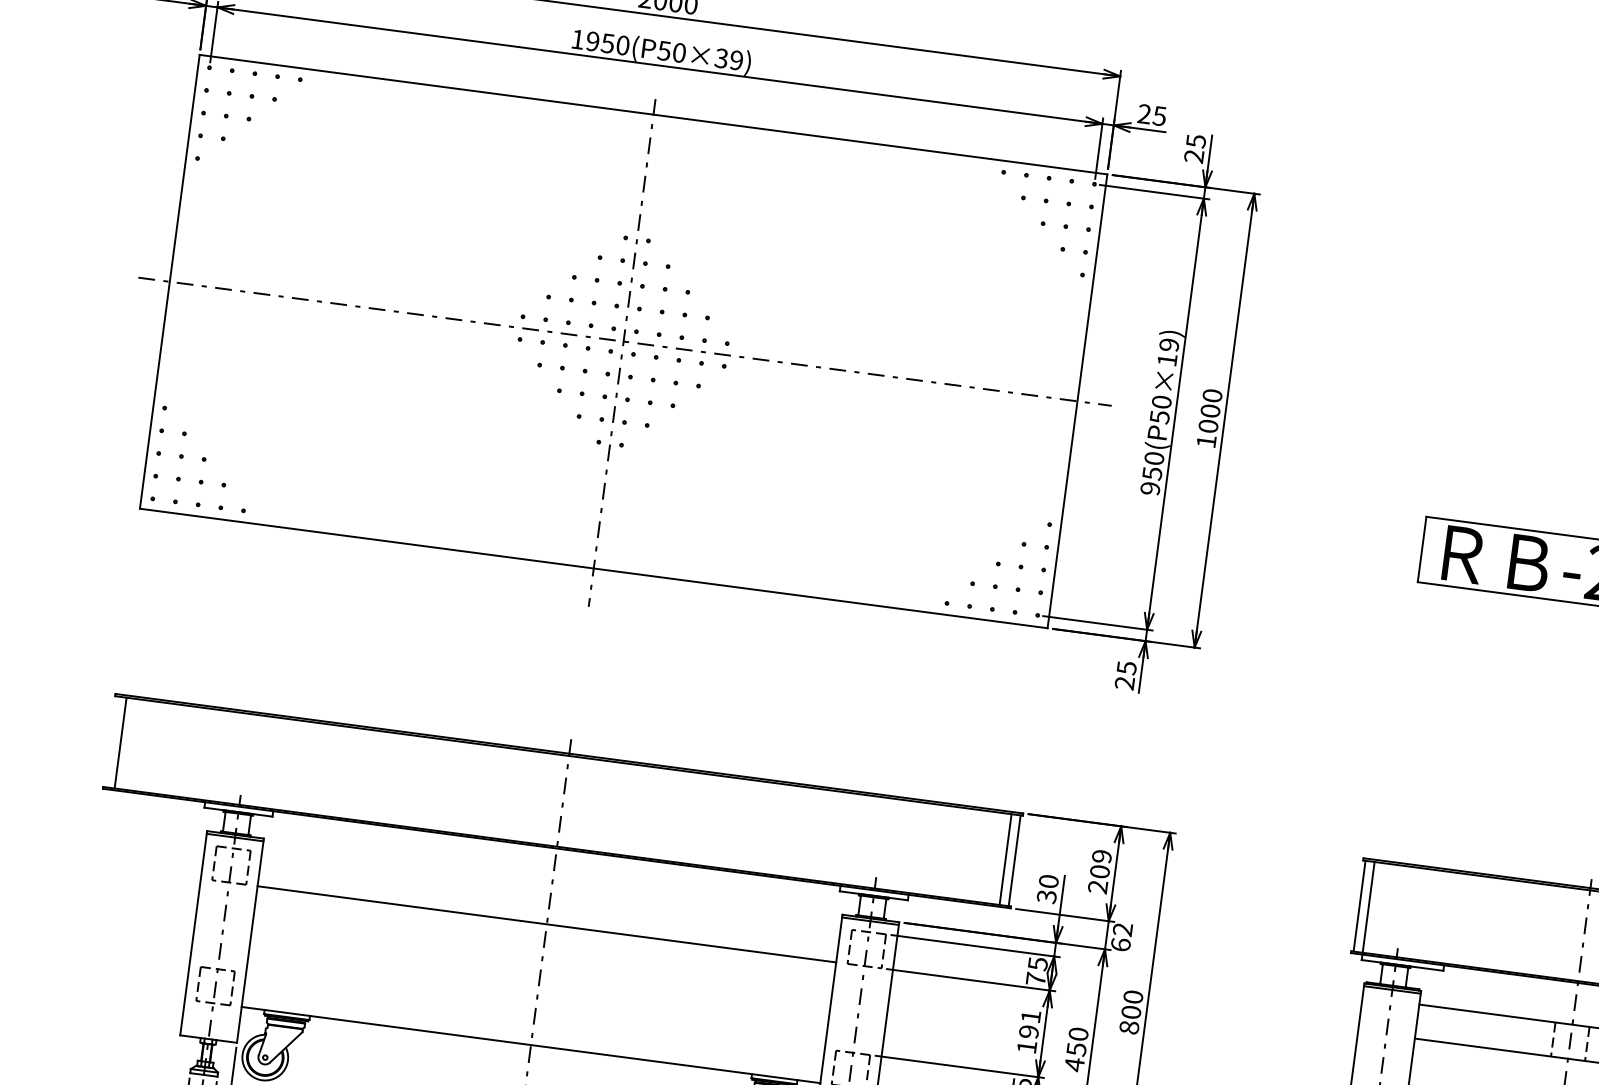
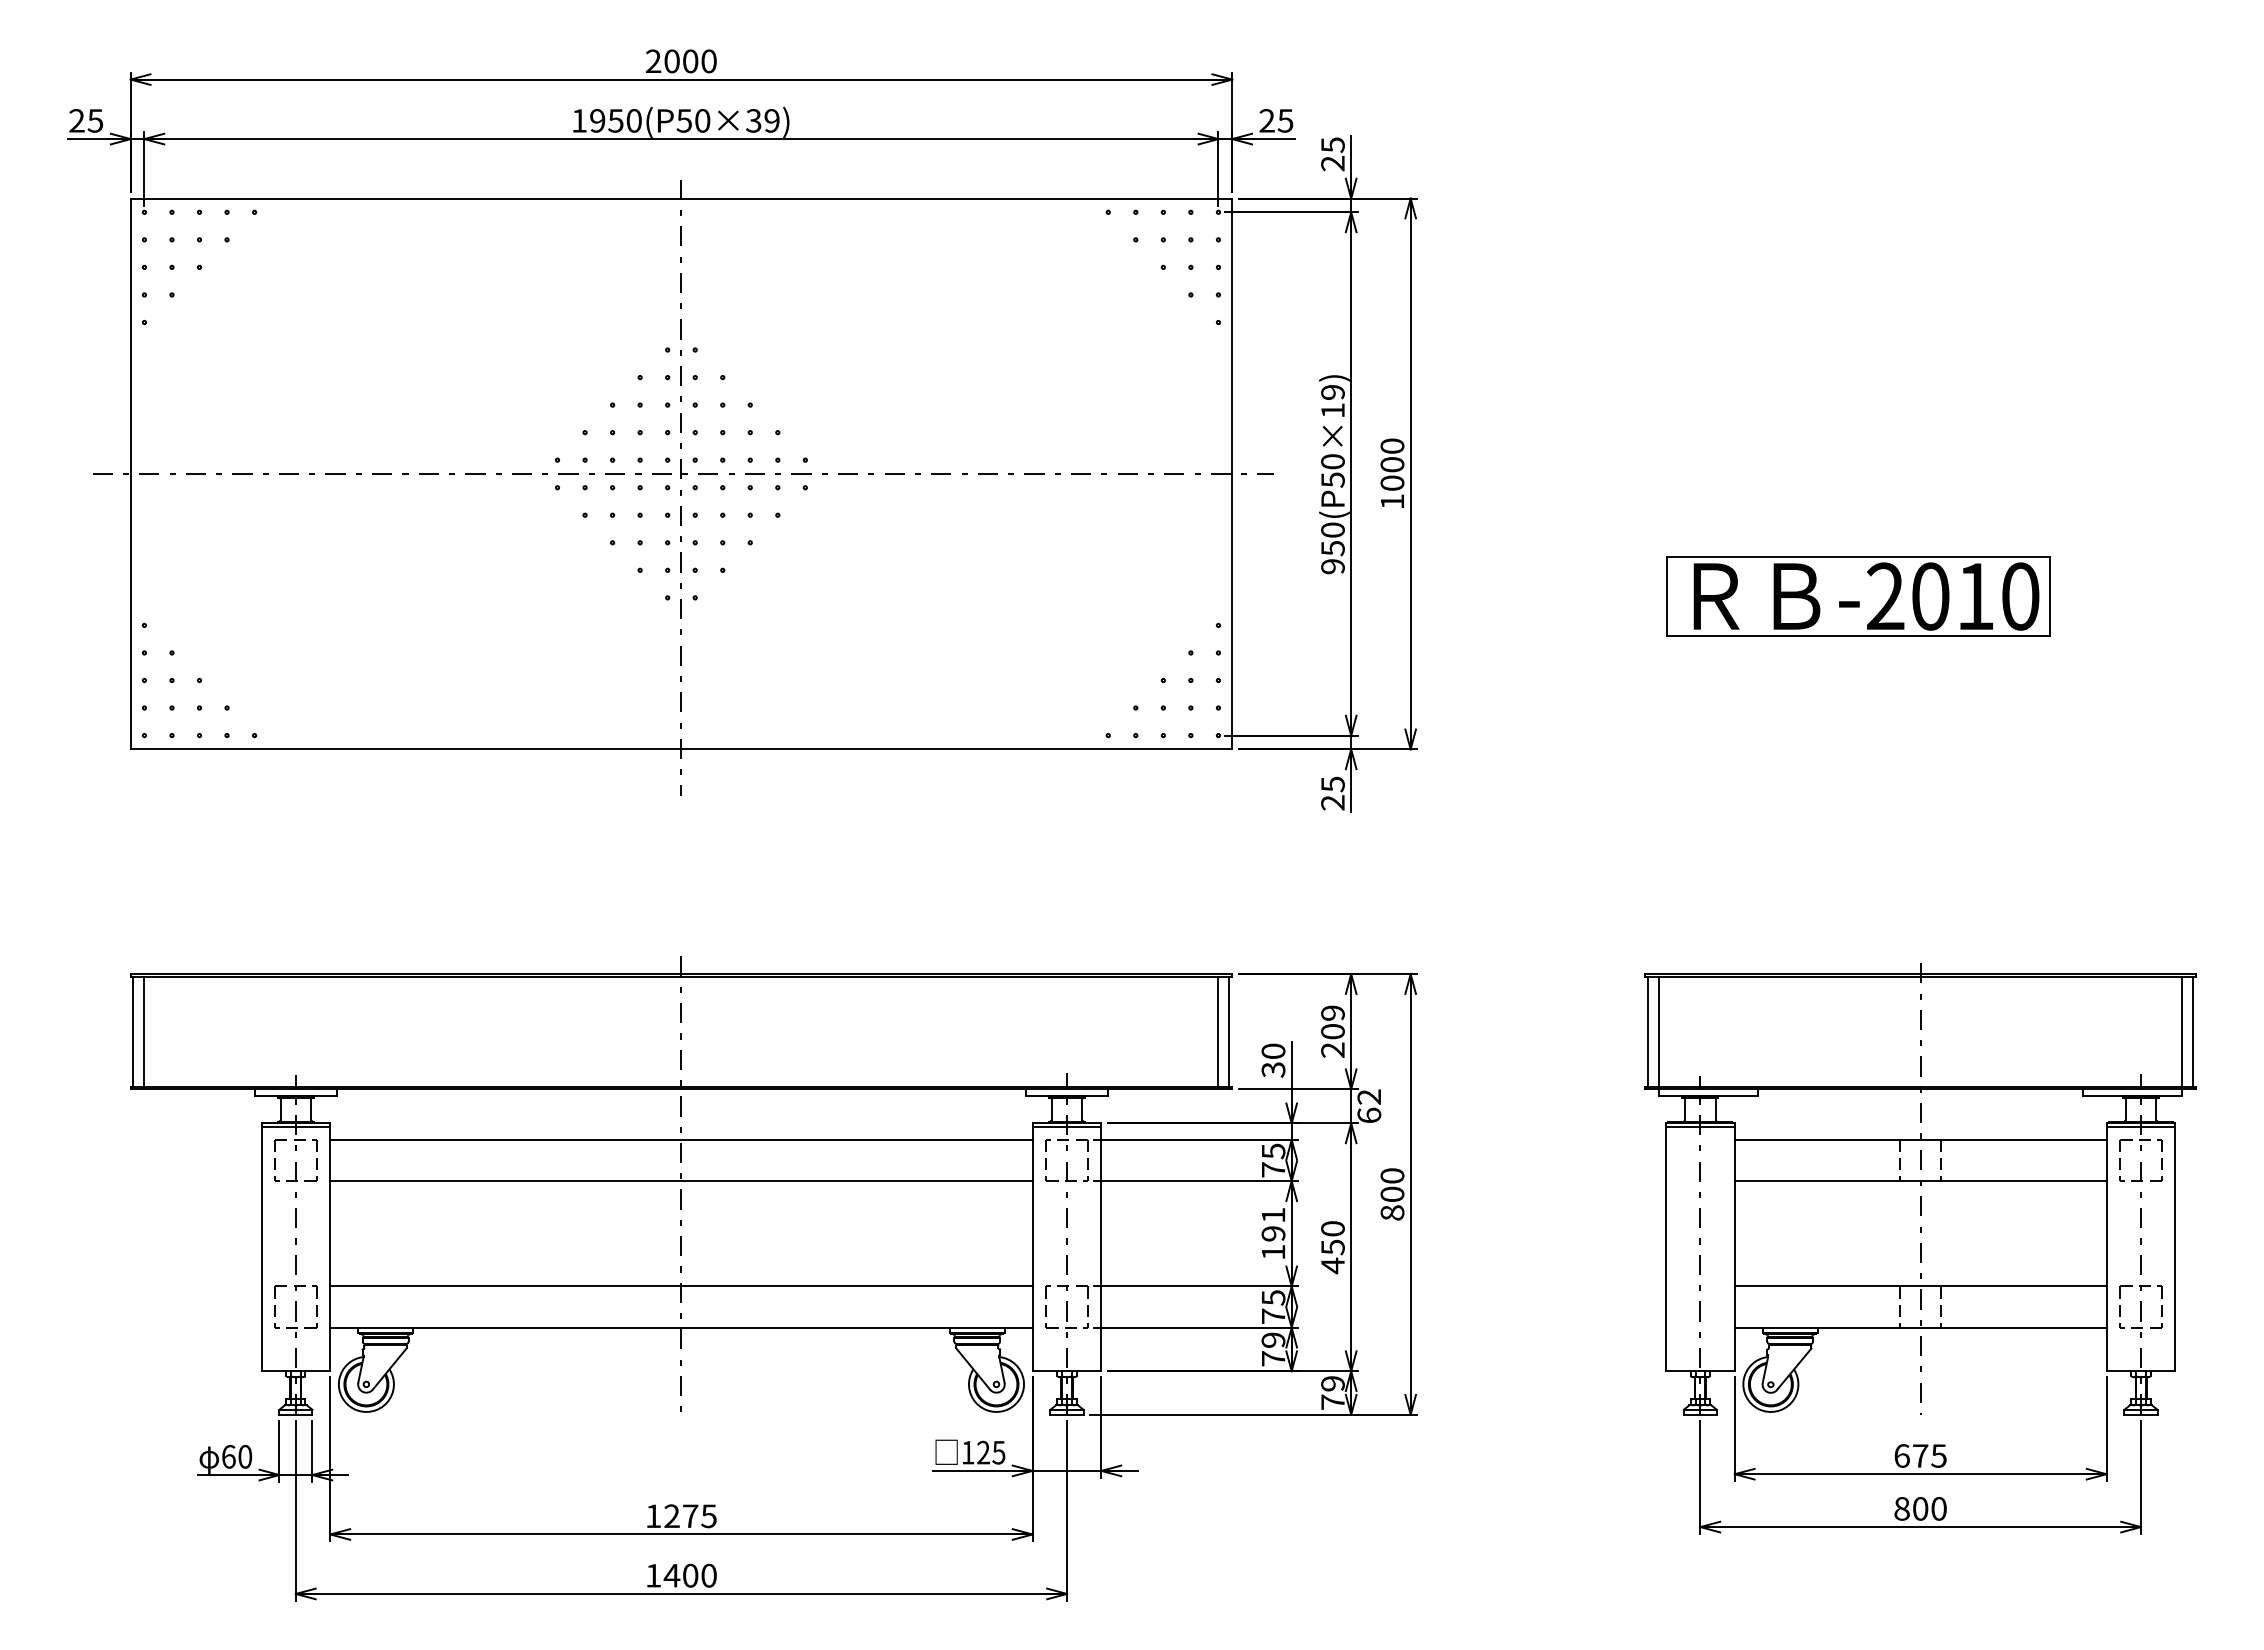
line: (111, 741) -> (133, 1031), added
line: (551, 889) -> (681, 1139), added
line: (535, 1011) -> (681, 1286), added

